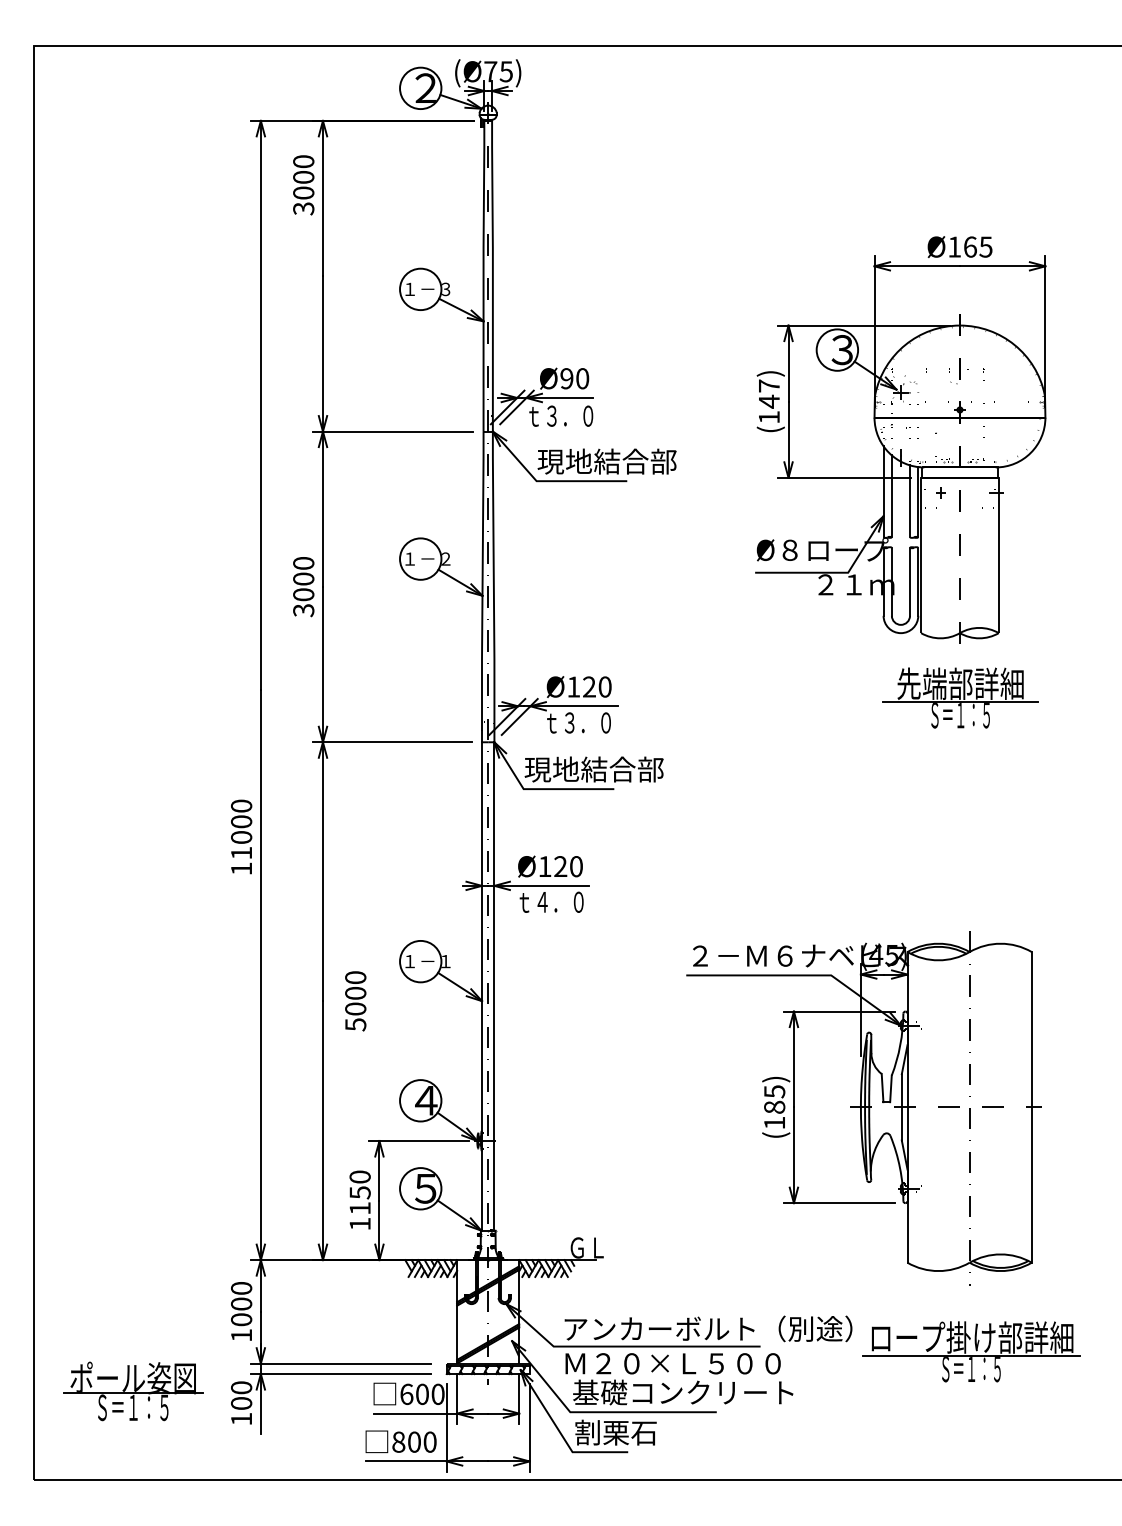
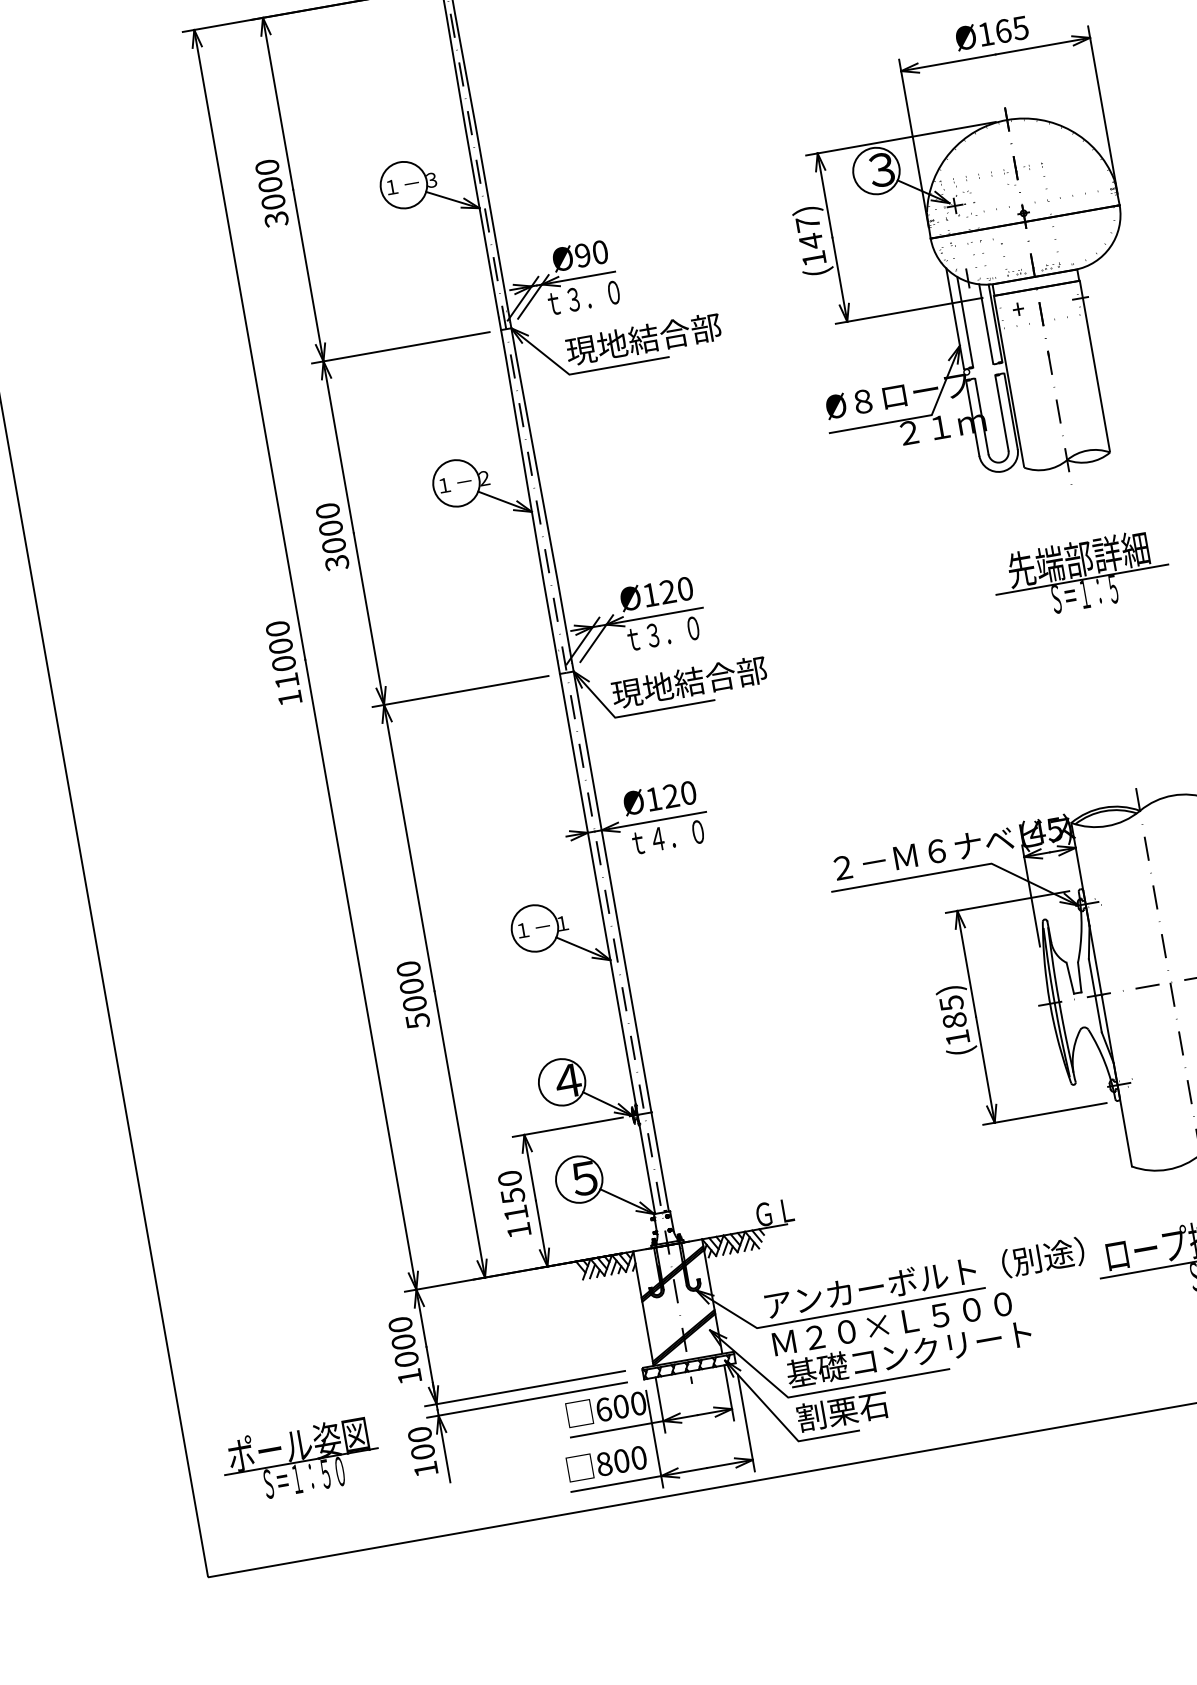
text: (303, 185) -> (271, 193), moved
part: (960, 697) -> (1081, 574), moved
text: (241, 836) -> (283, 662), moved
text: (355, 1001) -> (413, 995), moved
text: (133, 1407) -> (304, 1477), Ｓ＝１：５ -> Ｓ＝１：５０

